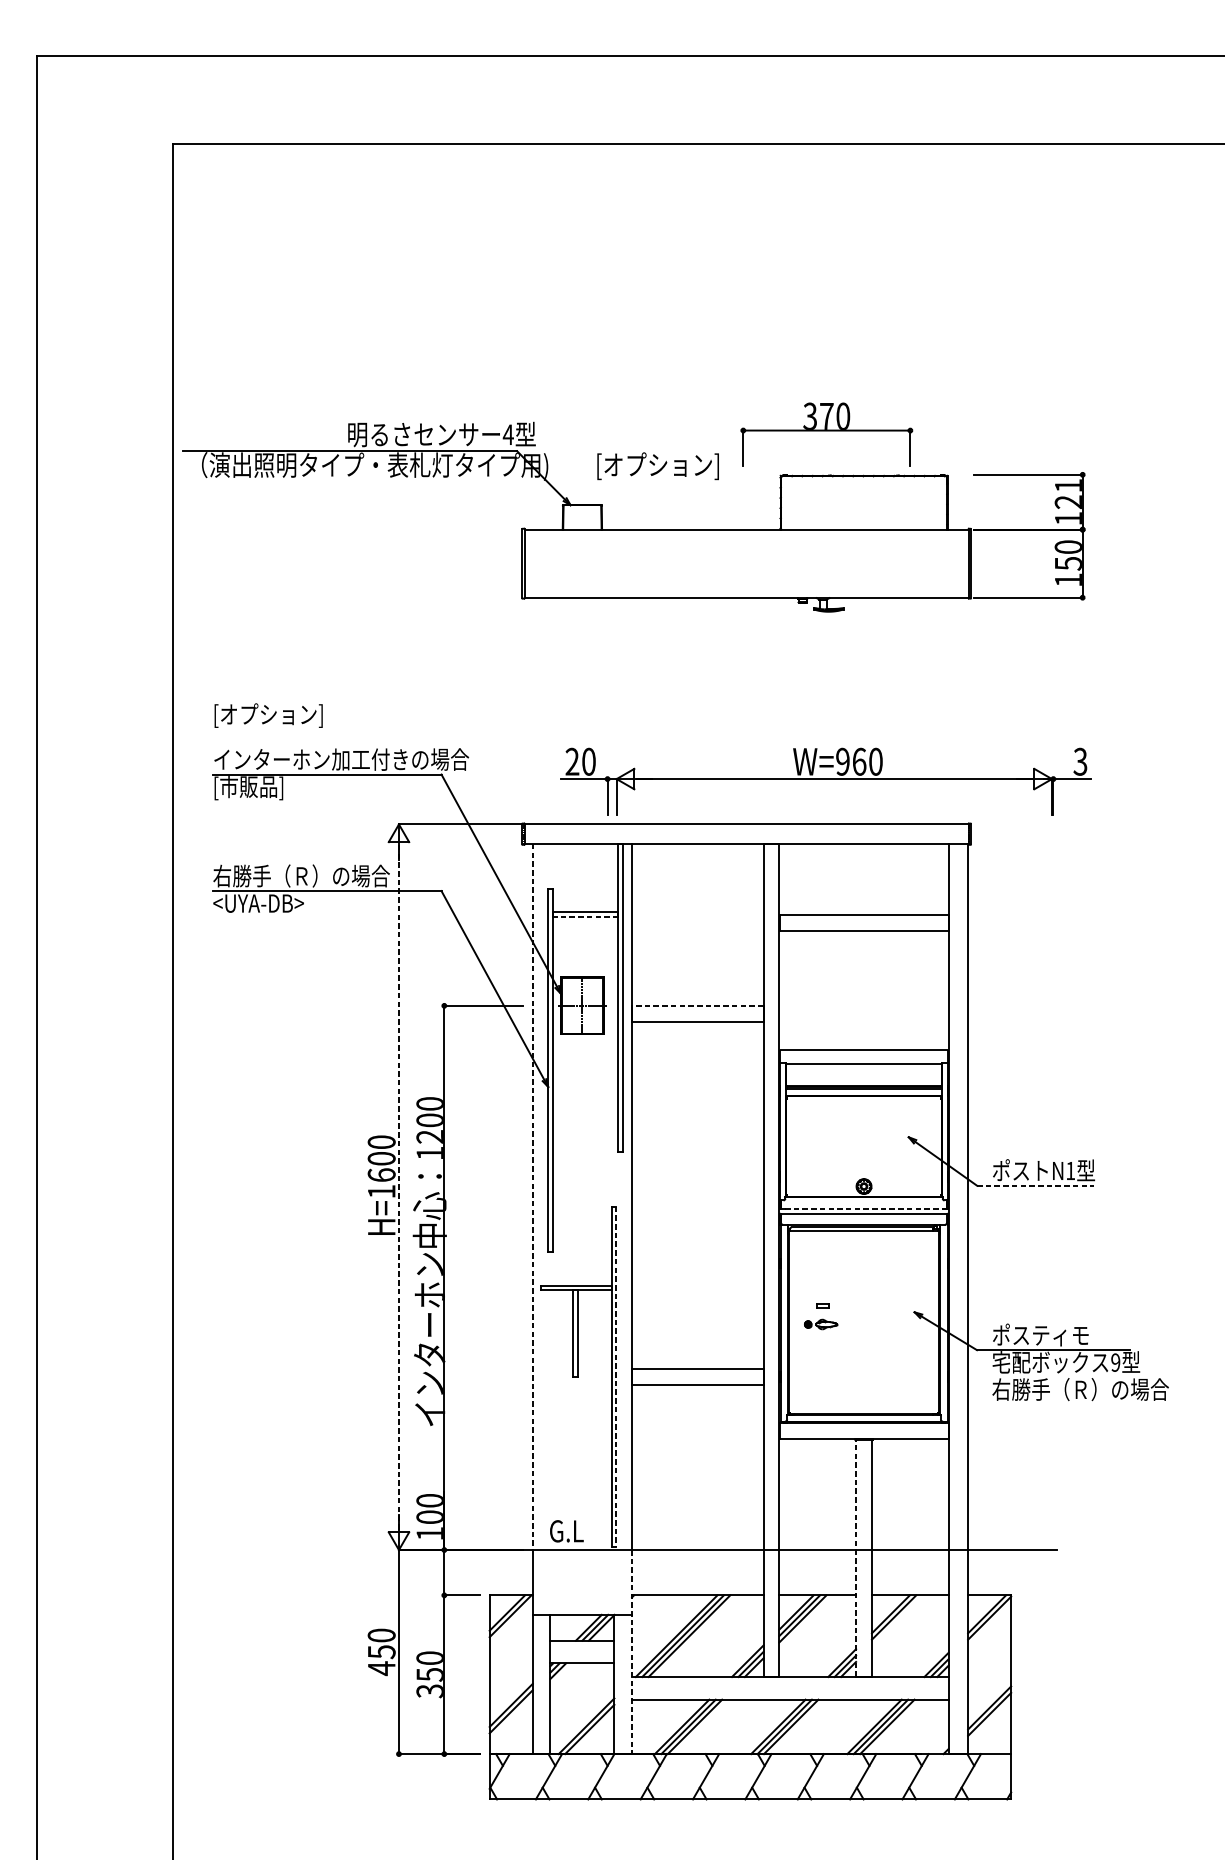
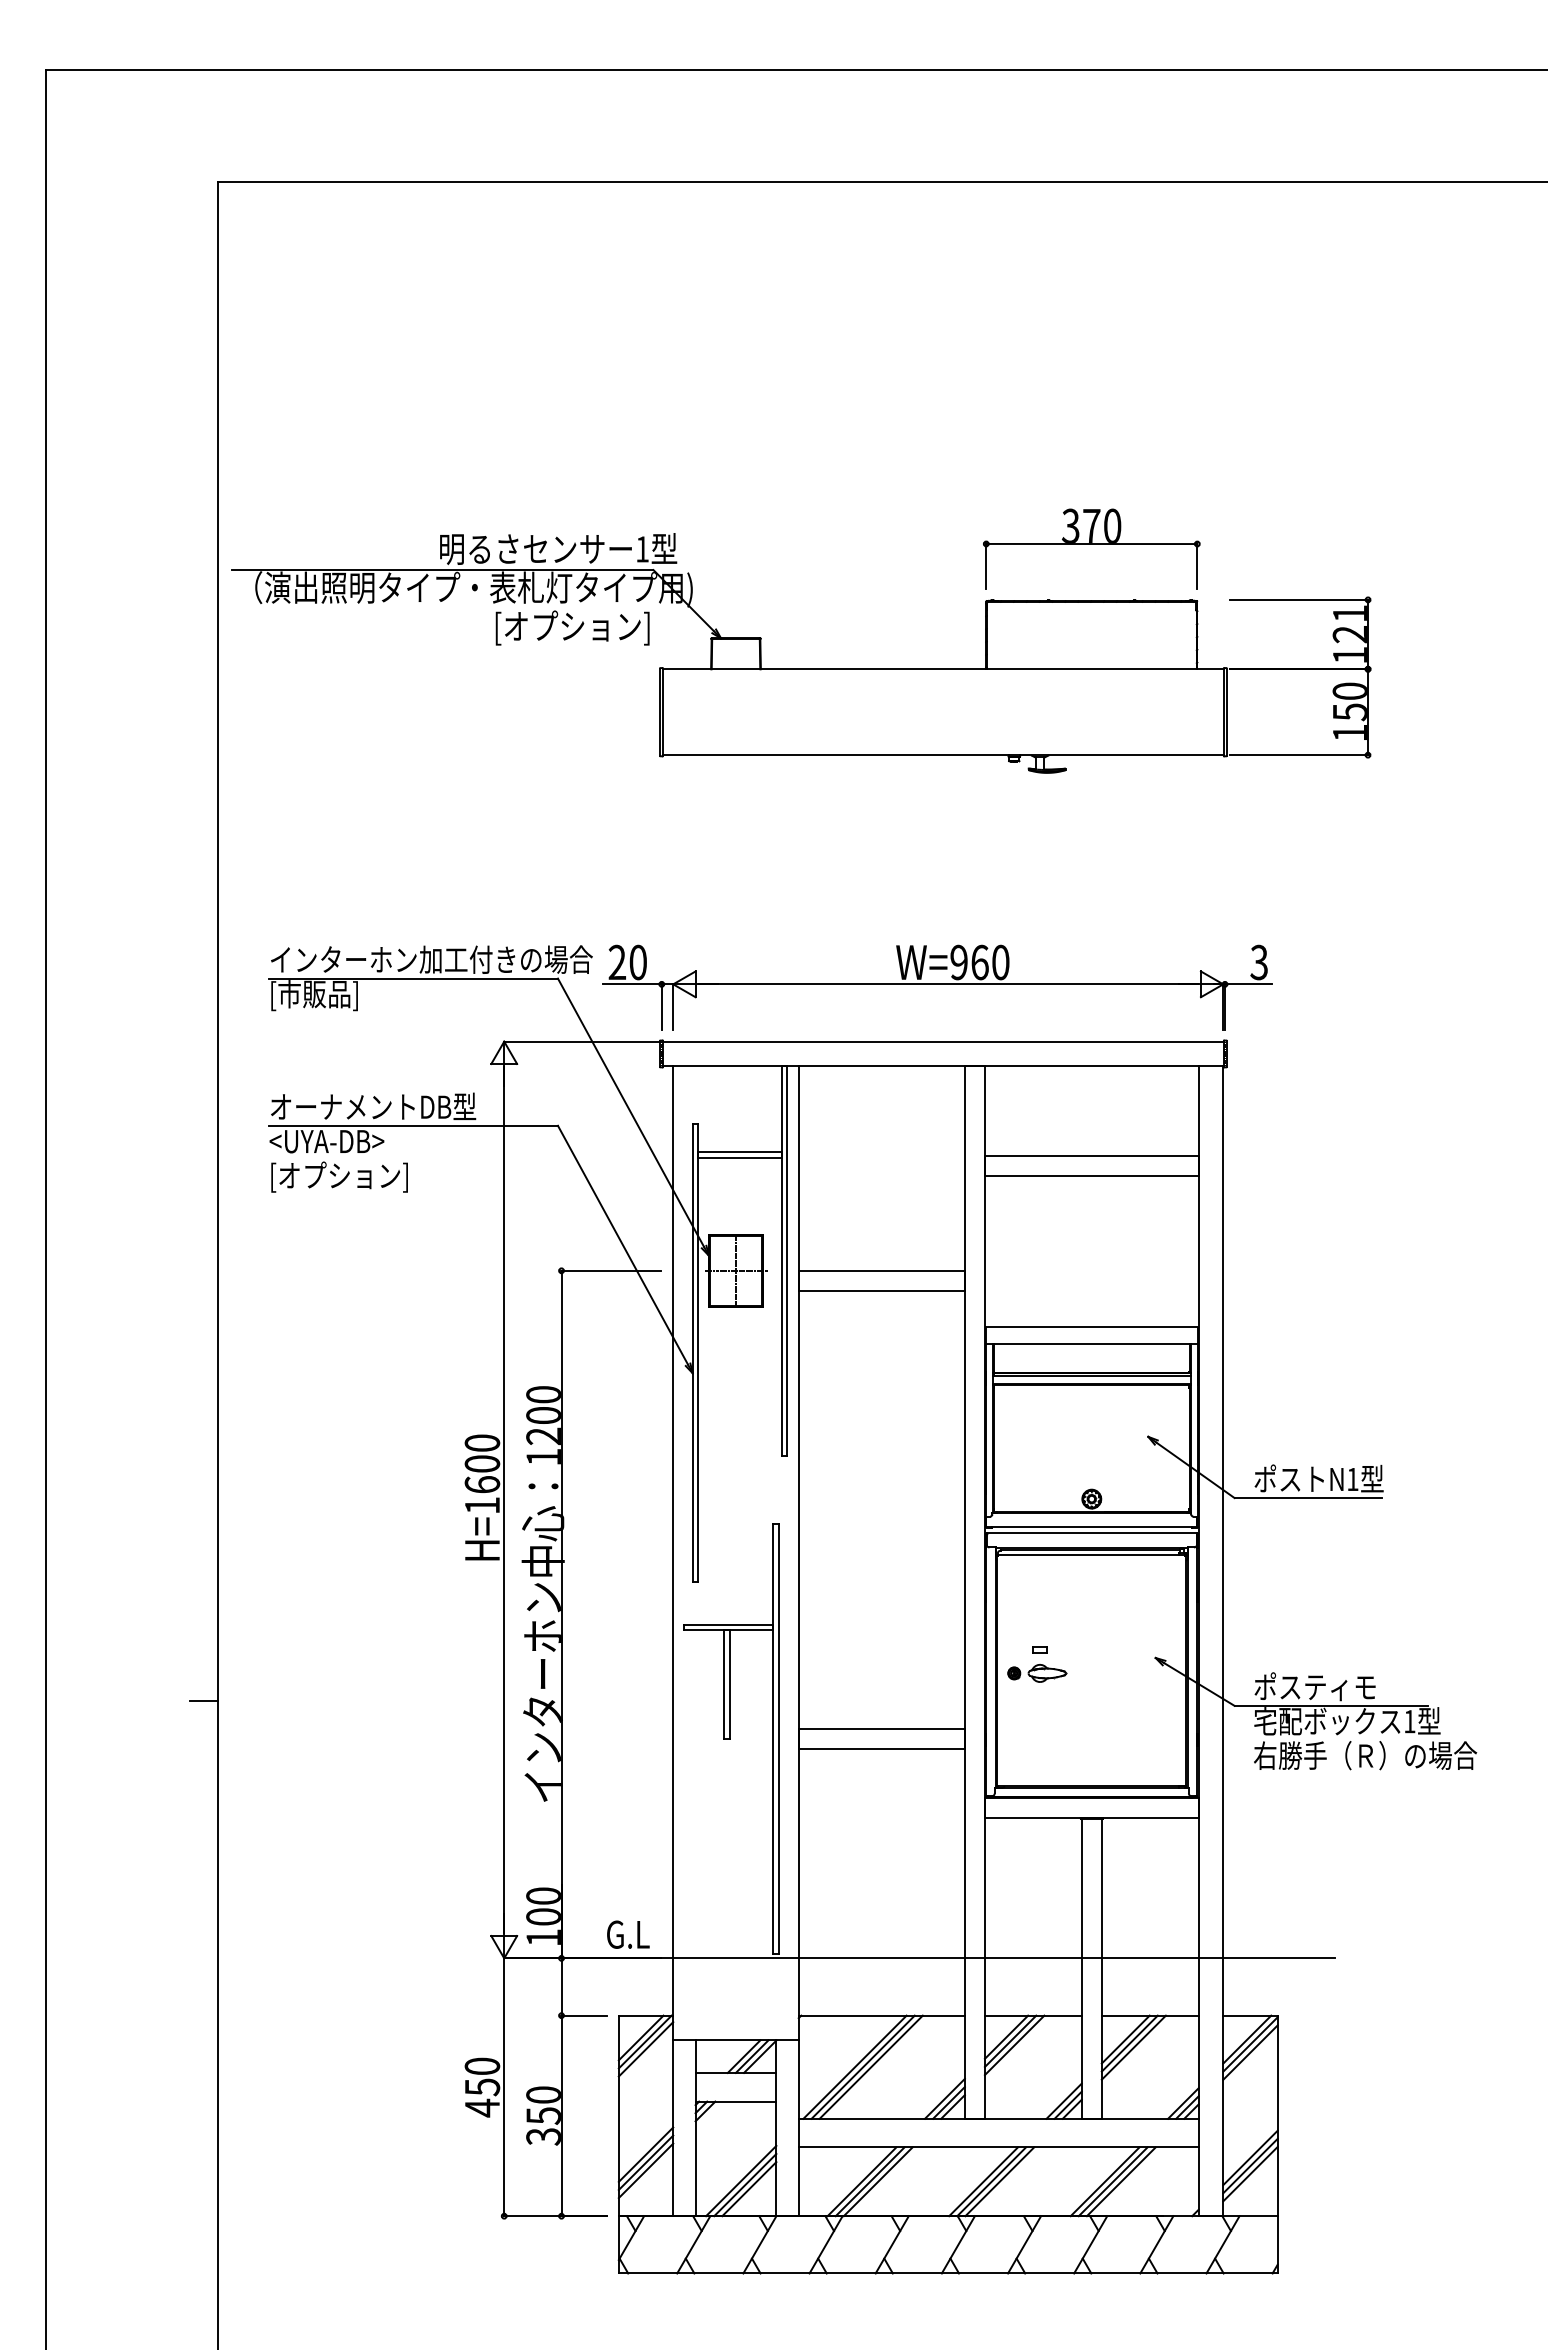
text: (508, 434) -> (642, 549), 4 -> 1
part: (826, 434) -> (1091, 548), moved
text: (658, 465) -> (572, 627), moved
text: (268, 715) -> (339, 1176), moved
part: (825, 781) -> (937, 987), moved
text: (301, 875) -> (380, 1106), 右勝手（Ｒ）の場合 -> オーナメントDB型
line: (585, 916) -> (740, 1157), dashed -> solid
line: (697, 1005) -> (881, 1270), dashed -> solid
line: (1035, 1186) -> (1308, 1498), dashed -> solid
line: (399, 1187) -> (504, 1500), dashed -> solid
line: (532, 1197) -> (673, 1512), dashed -> solid
line: (863, 1209) -> (1091, 1527), dashed -> solid
part: (821, 1324) -> (1037, 1673), size x1.43
line: (160, 1345) -> (203, 1700), added
text: (1115, 1362) -> (1409, 1721), 9 -> 1
line: (616, 1376) -> (778, 1739), dashed -> solid
text: (566, 1531) -> (628, 1934), moved
line: (855, 1558) -> (1081, 1968), dashed -> solid
line: (897, 1620) -> (1133, 2047), added
line: (510, 1622) -> (645, 2049), added
line: (989, 1624) -> (1250, 2052), added
line: (631, 1652) -> (798, 2087), dashed -> solid
line: (510, 1717) -> (645, 2170), added
line: (989, 1720) -> (1250, 2173), added
line: (593, 1732) -> (749, 2189), added

